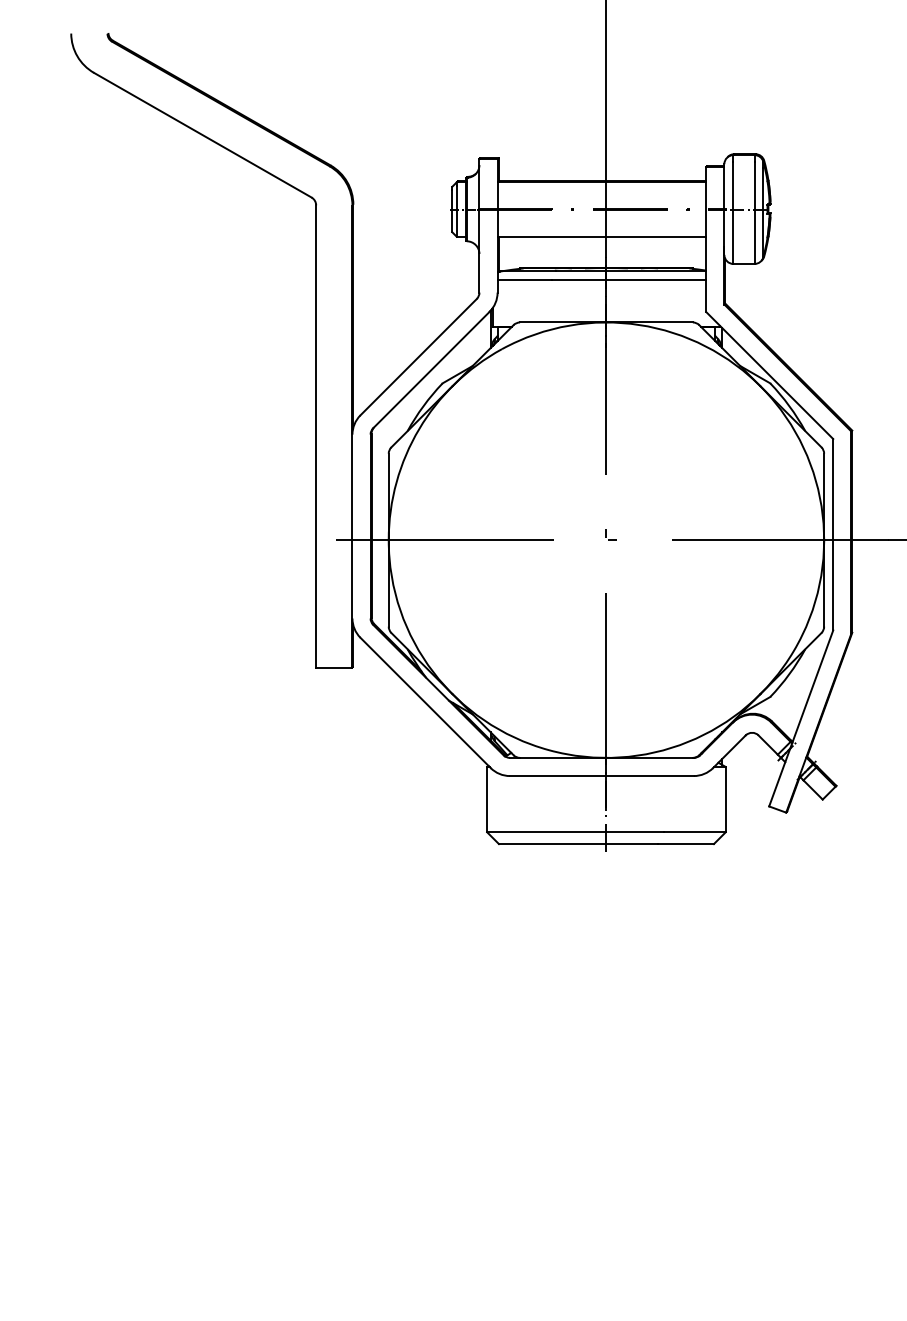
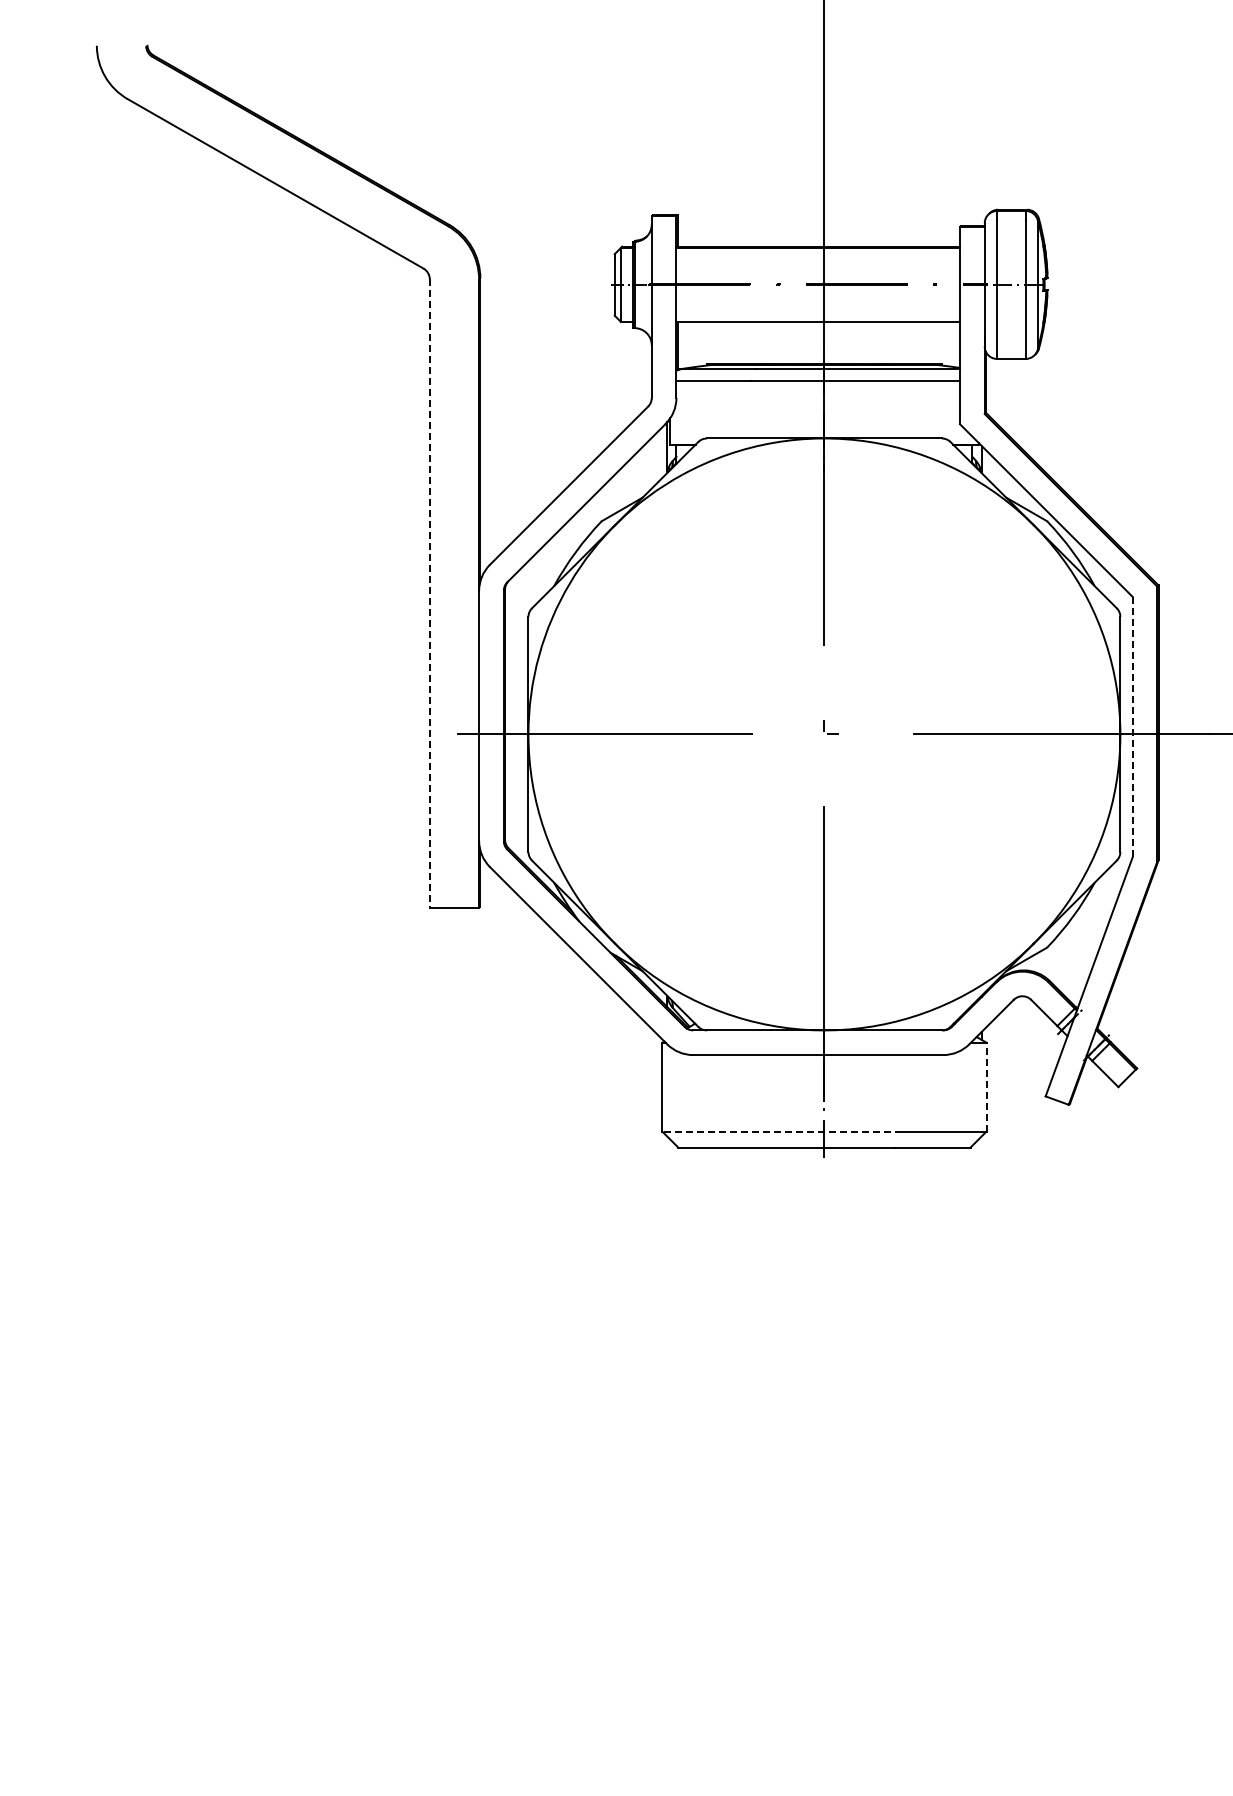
line: (315, 437) -> (429, 594), solid -> dashed
line: (833, 535) -> (1132, 727), solid -> dashed
line: (725, 799) -> (986, 1086), solid -> dashed
line: (575, 832) -> (782, 1131), solid -> dashed

